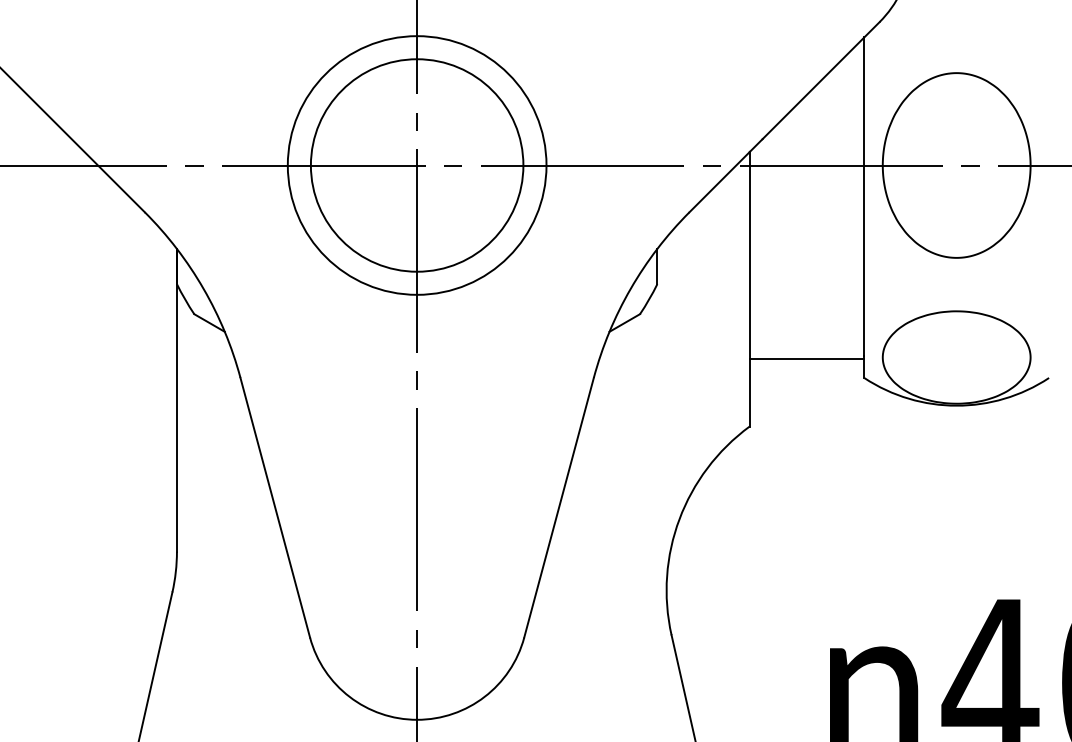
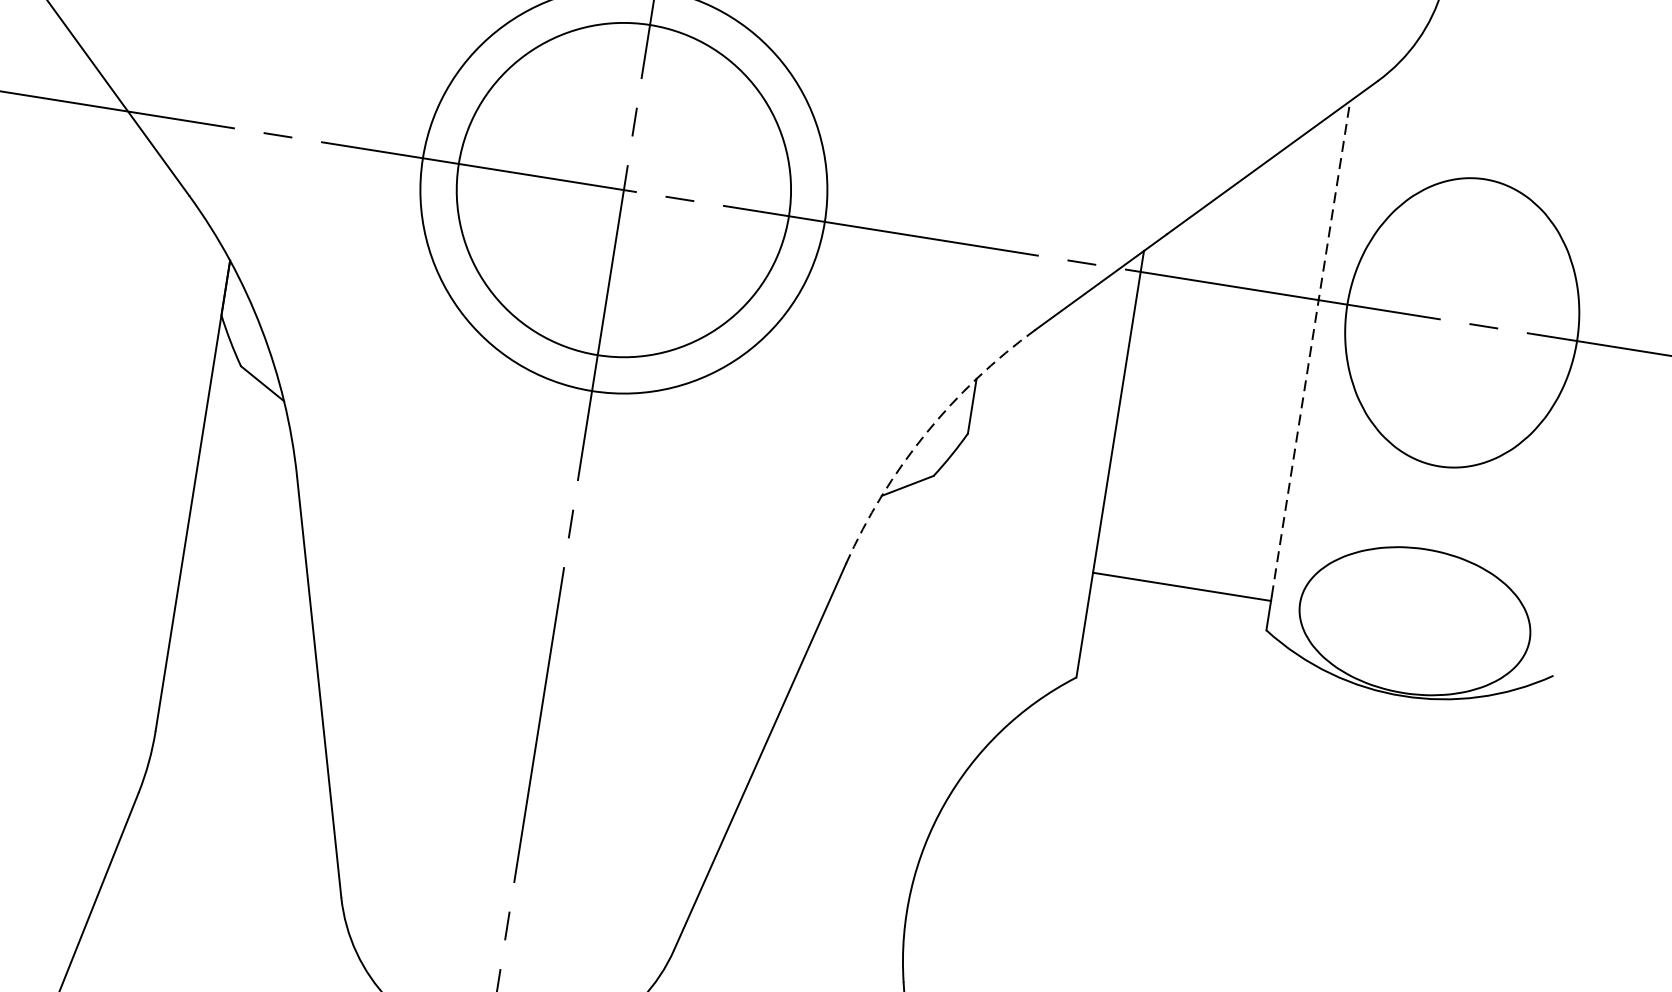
line: (864, 196) -> (1311, 348), solid -> dashed
arc: (630, 288) -> (925, 433), solid -> dashed

